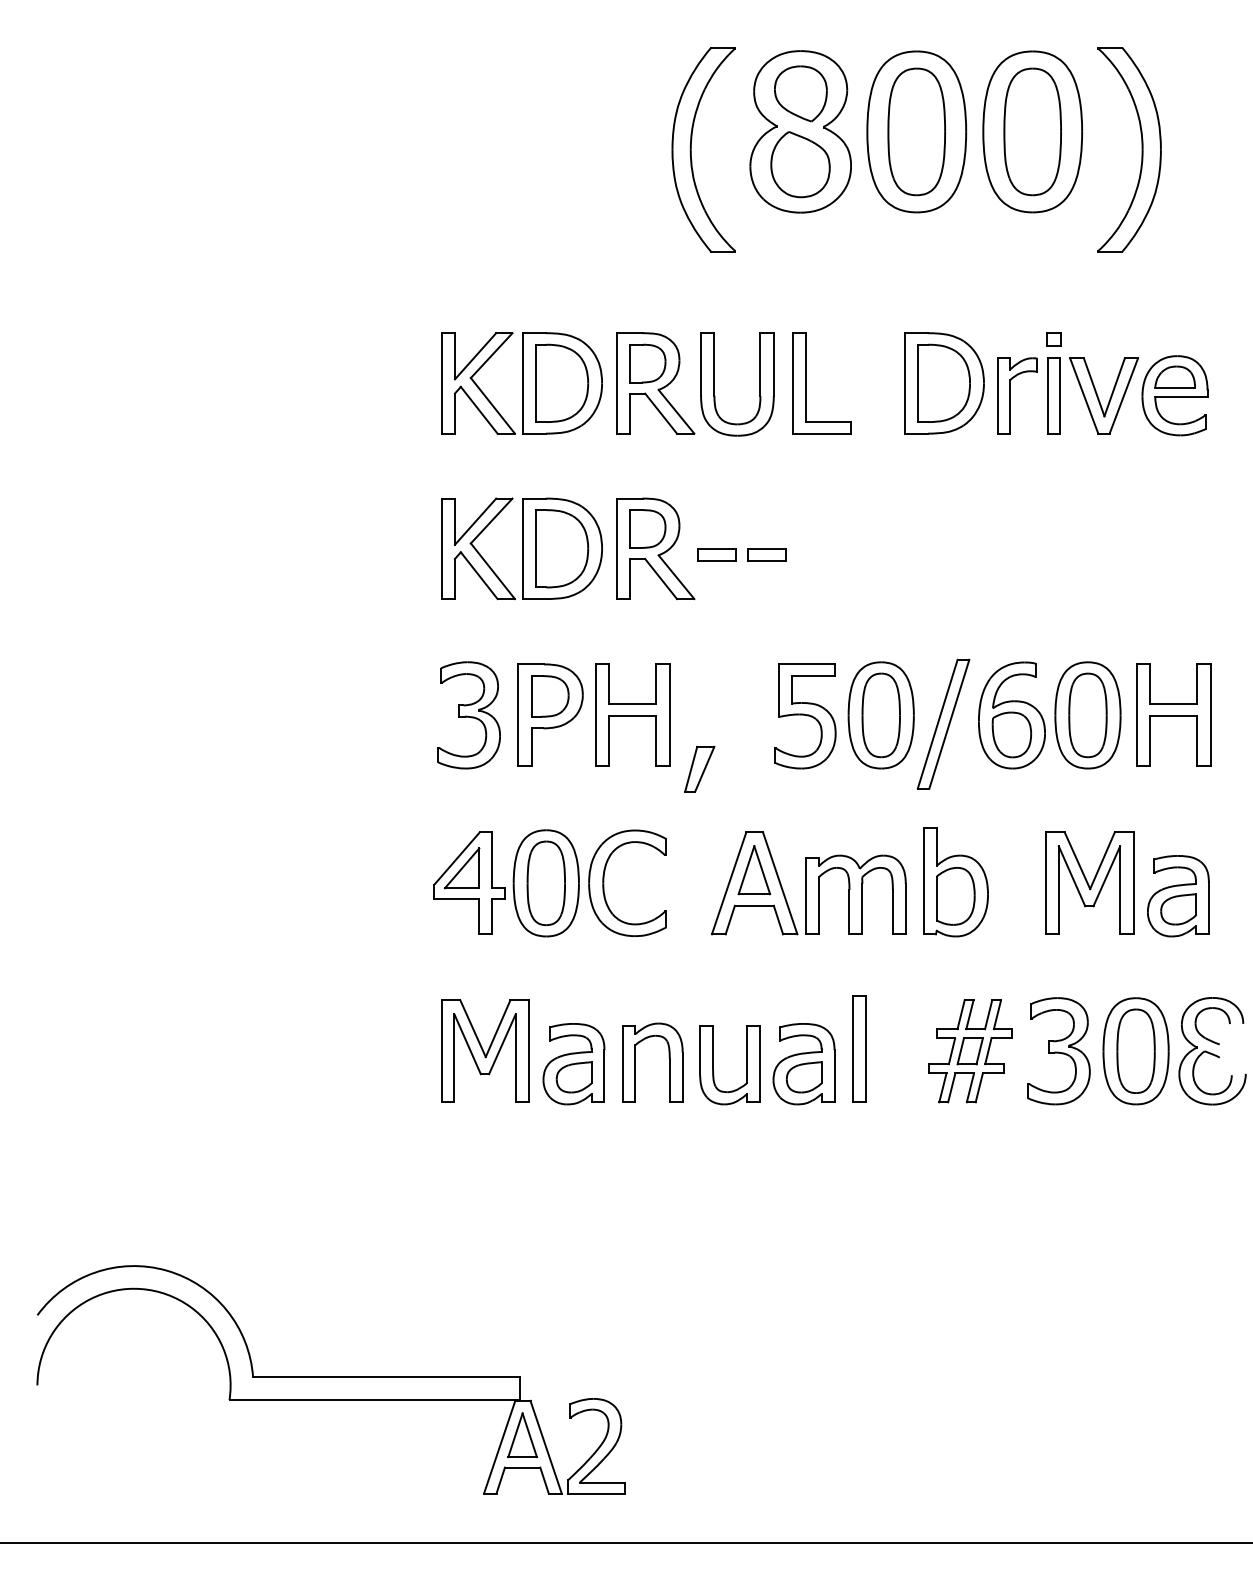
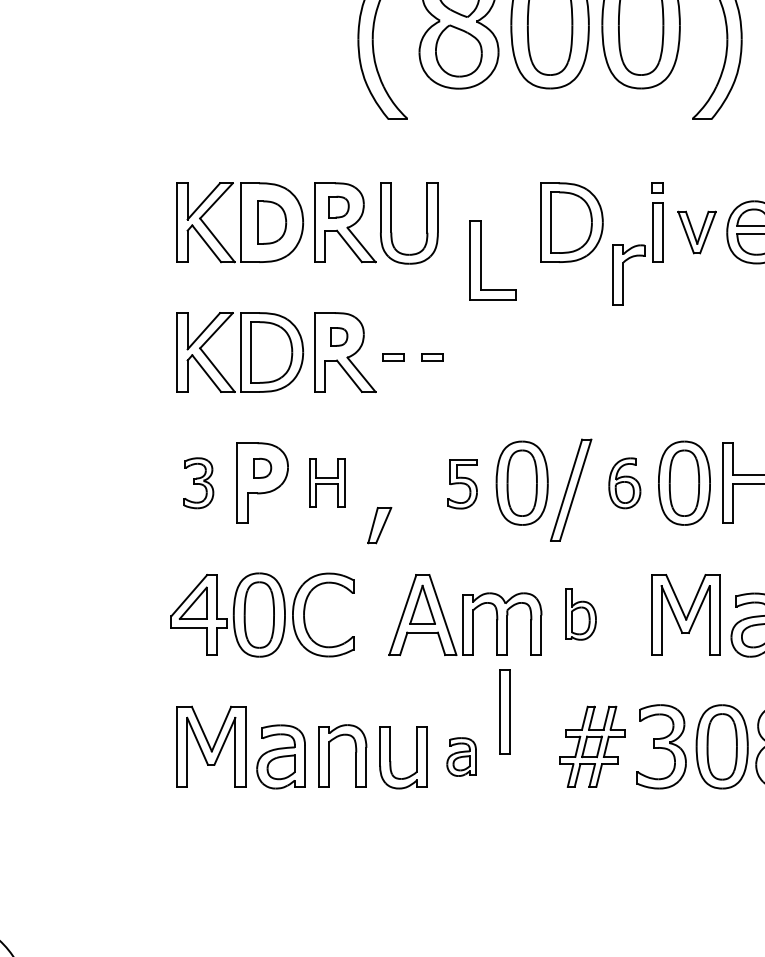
part: (647, 363) -> (338, 207), size x0.7
part: (562, 382) -> (272, 221), size x0.7
part: (806, 383) -> (480, 260), moved
part: (1010, 395) -> (623, 274), moved
part: (1103, 395) -> (696, 232), size x0.7
part: (647, 528) -> (338, 336), size x0.6
part: (716, 554) -> (392, 356), size x0.7
part: (766, 554) -> (432, 356), size x0.7
part: (550, 696) -> (262, 468), size x0.6
part: (632, 714) -> (327, 482), size x0.6
part: (468, 715) -> (198, 483), size x0.6
part: (1011, 715) -> (624, 483), size x0.6
part: (805, 716) -> (462, 484), size x0.6
part: (955, 882) -> (580, 614), size x0.6
part: (859, 1048) -> (505, 711), moved
part: (803, 1064) -> (461, 757), size x0.6

